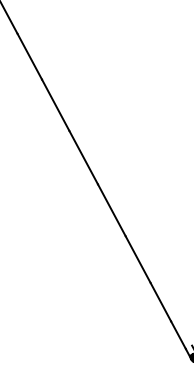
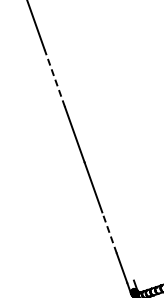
line: (83, 157) -> (54, 78), solid -> dashed
line: (160, 302) -> (109, 233), solid -> dashed

